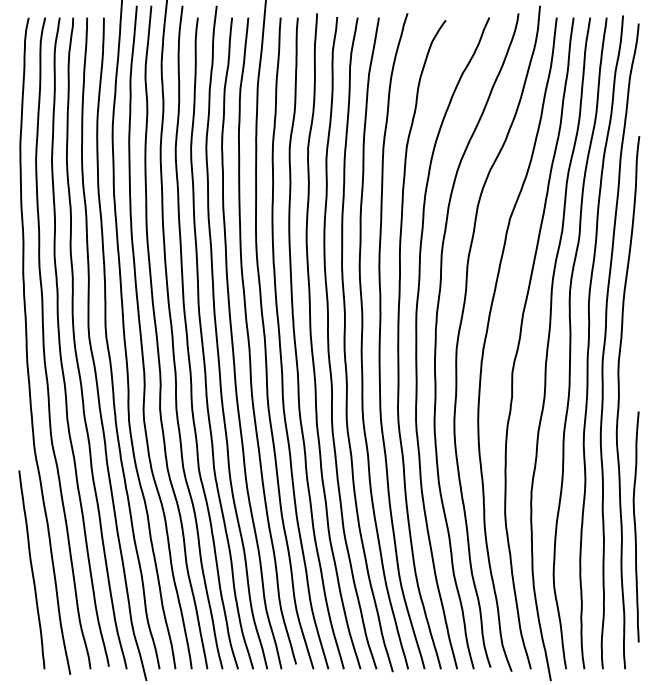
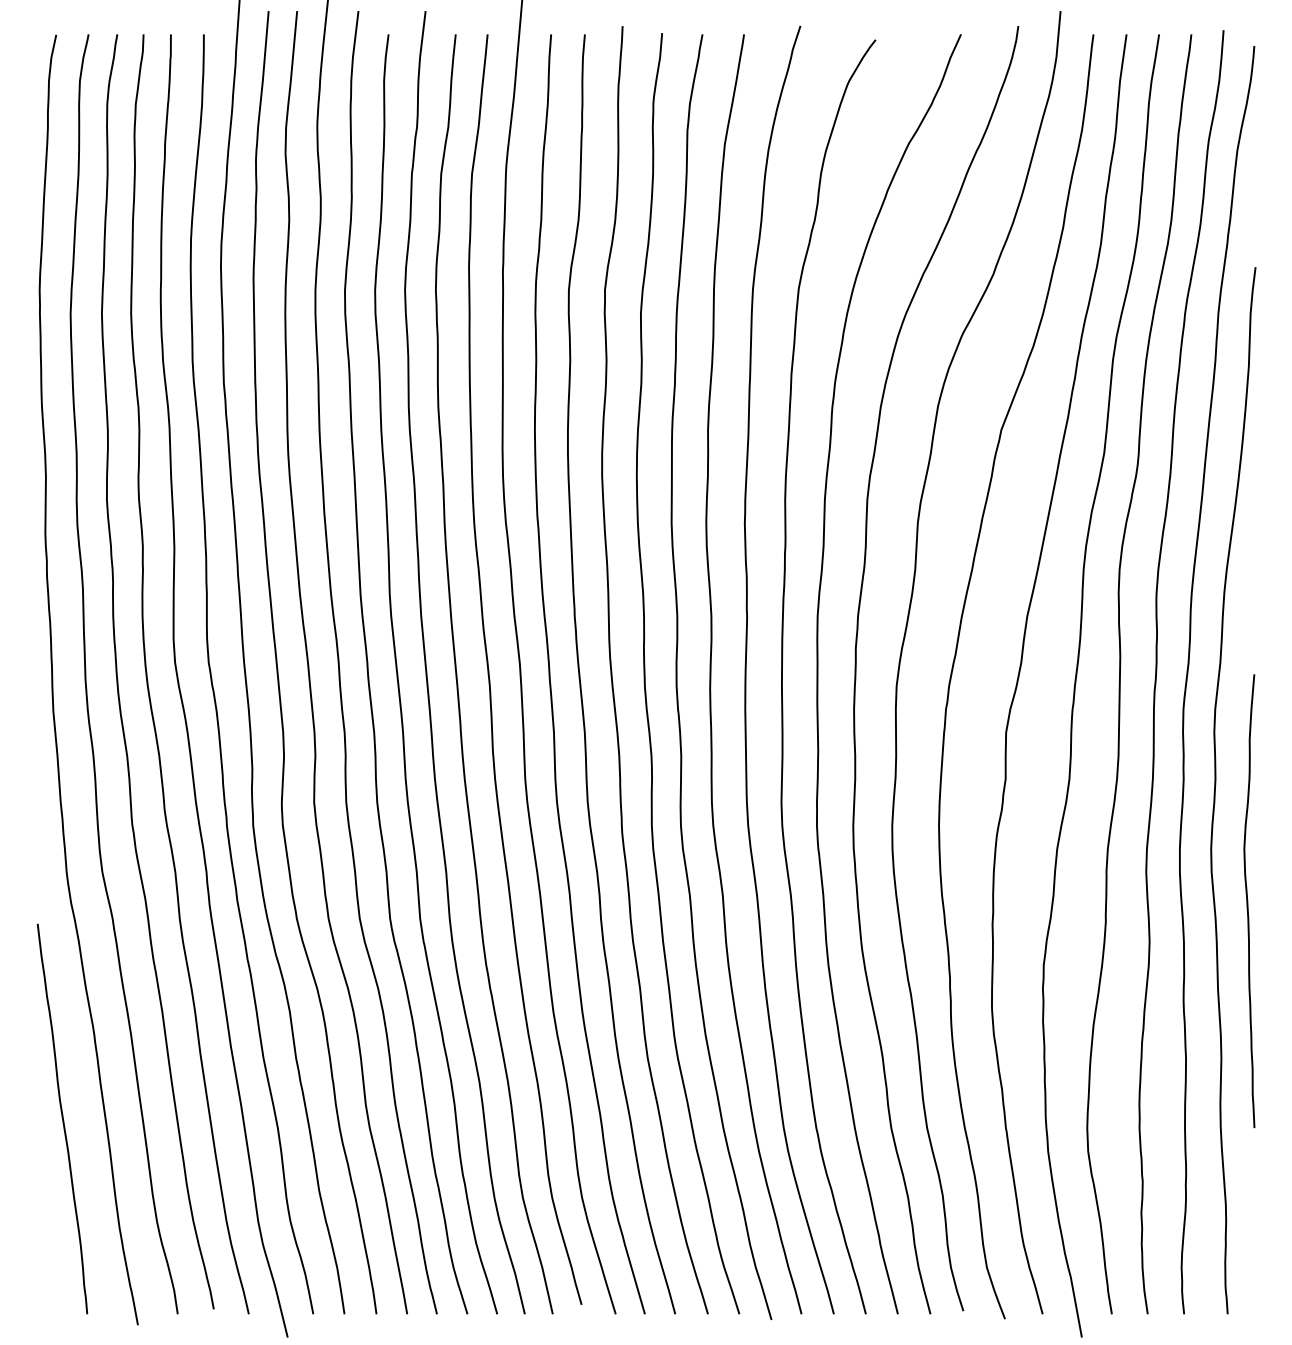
curve: (635, 526) -> (1247, 900), moved

